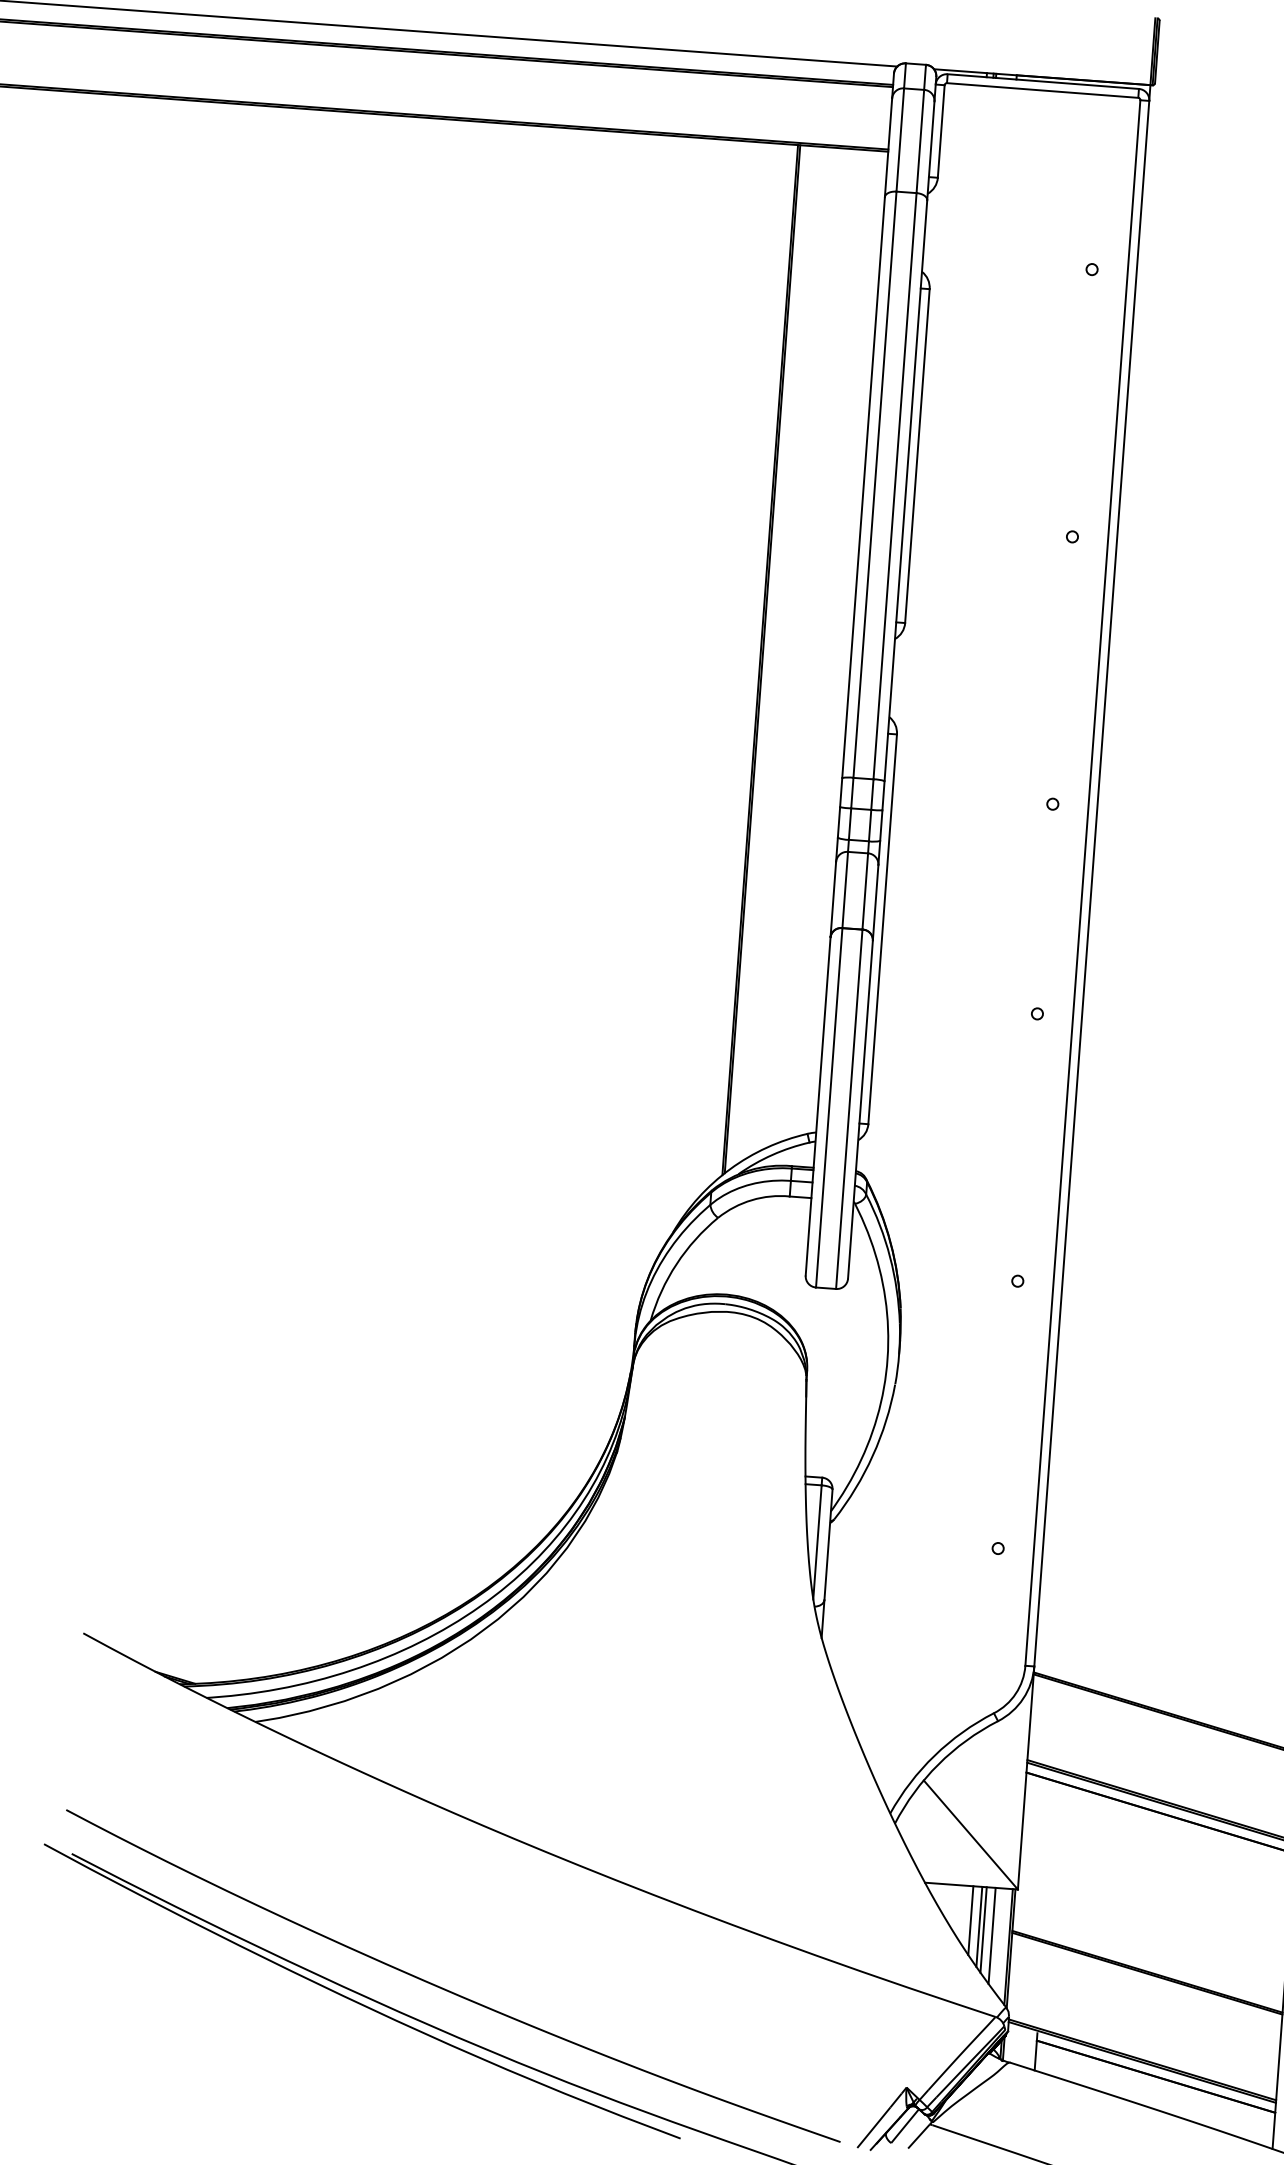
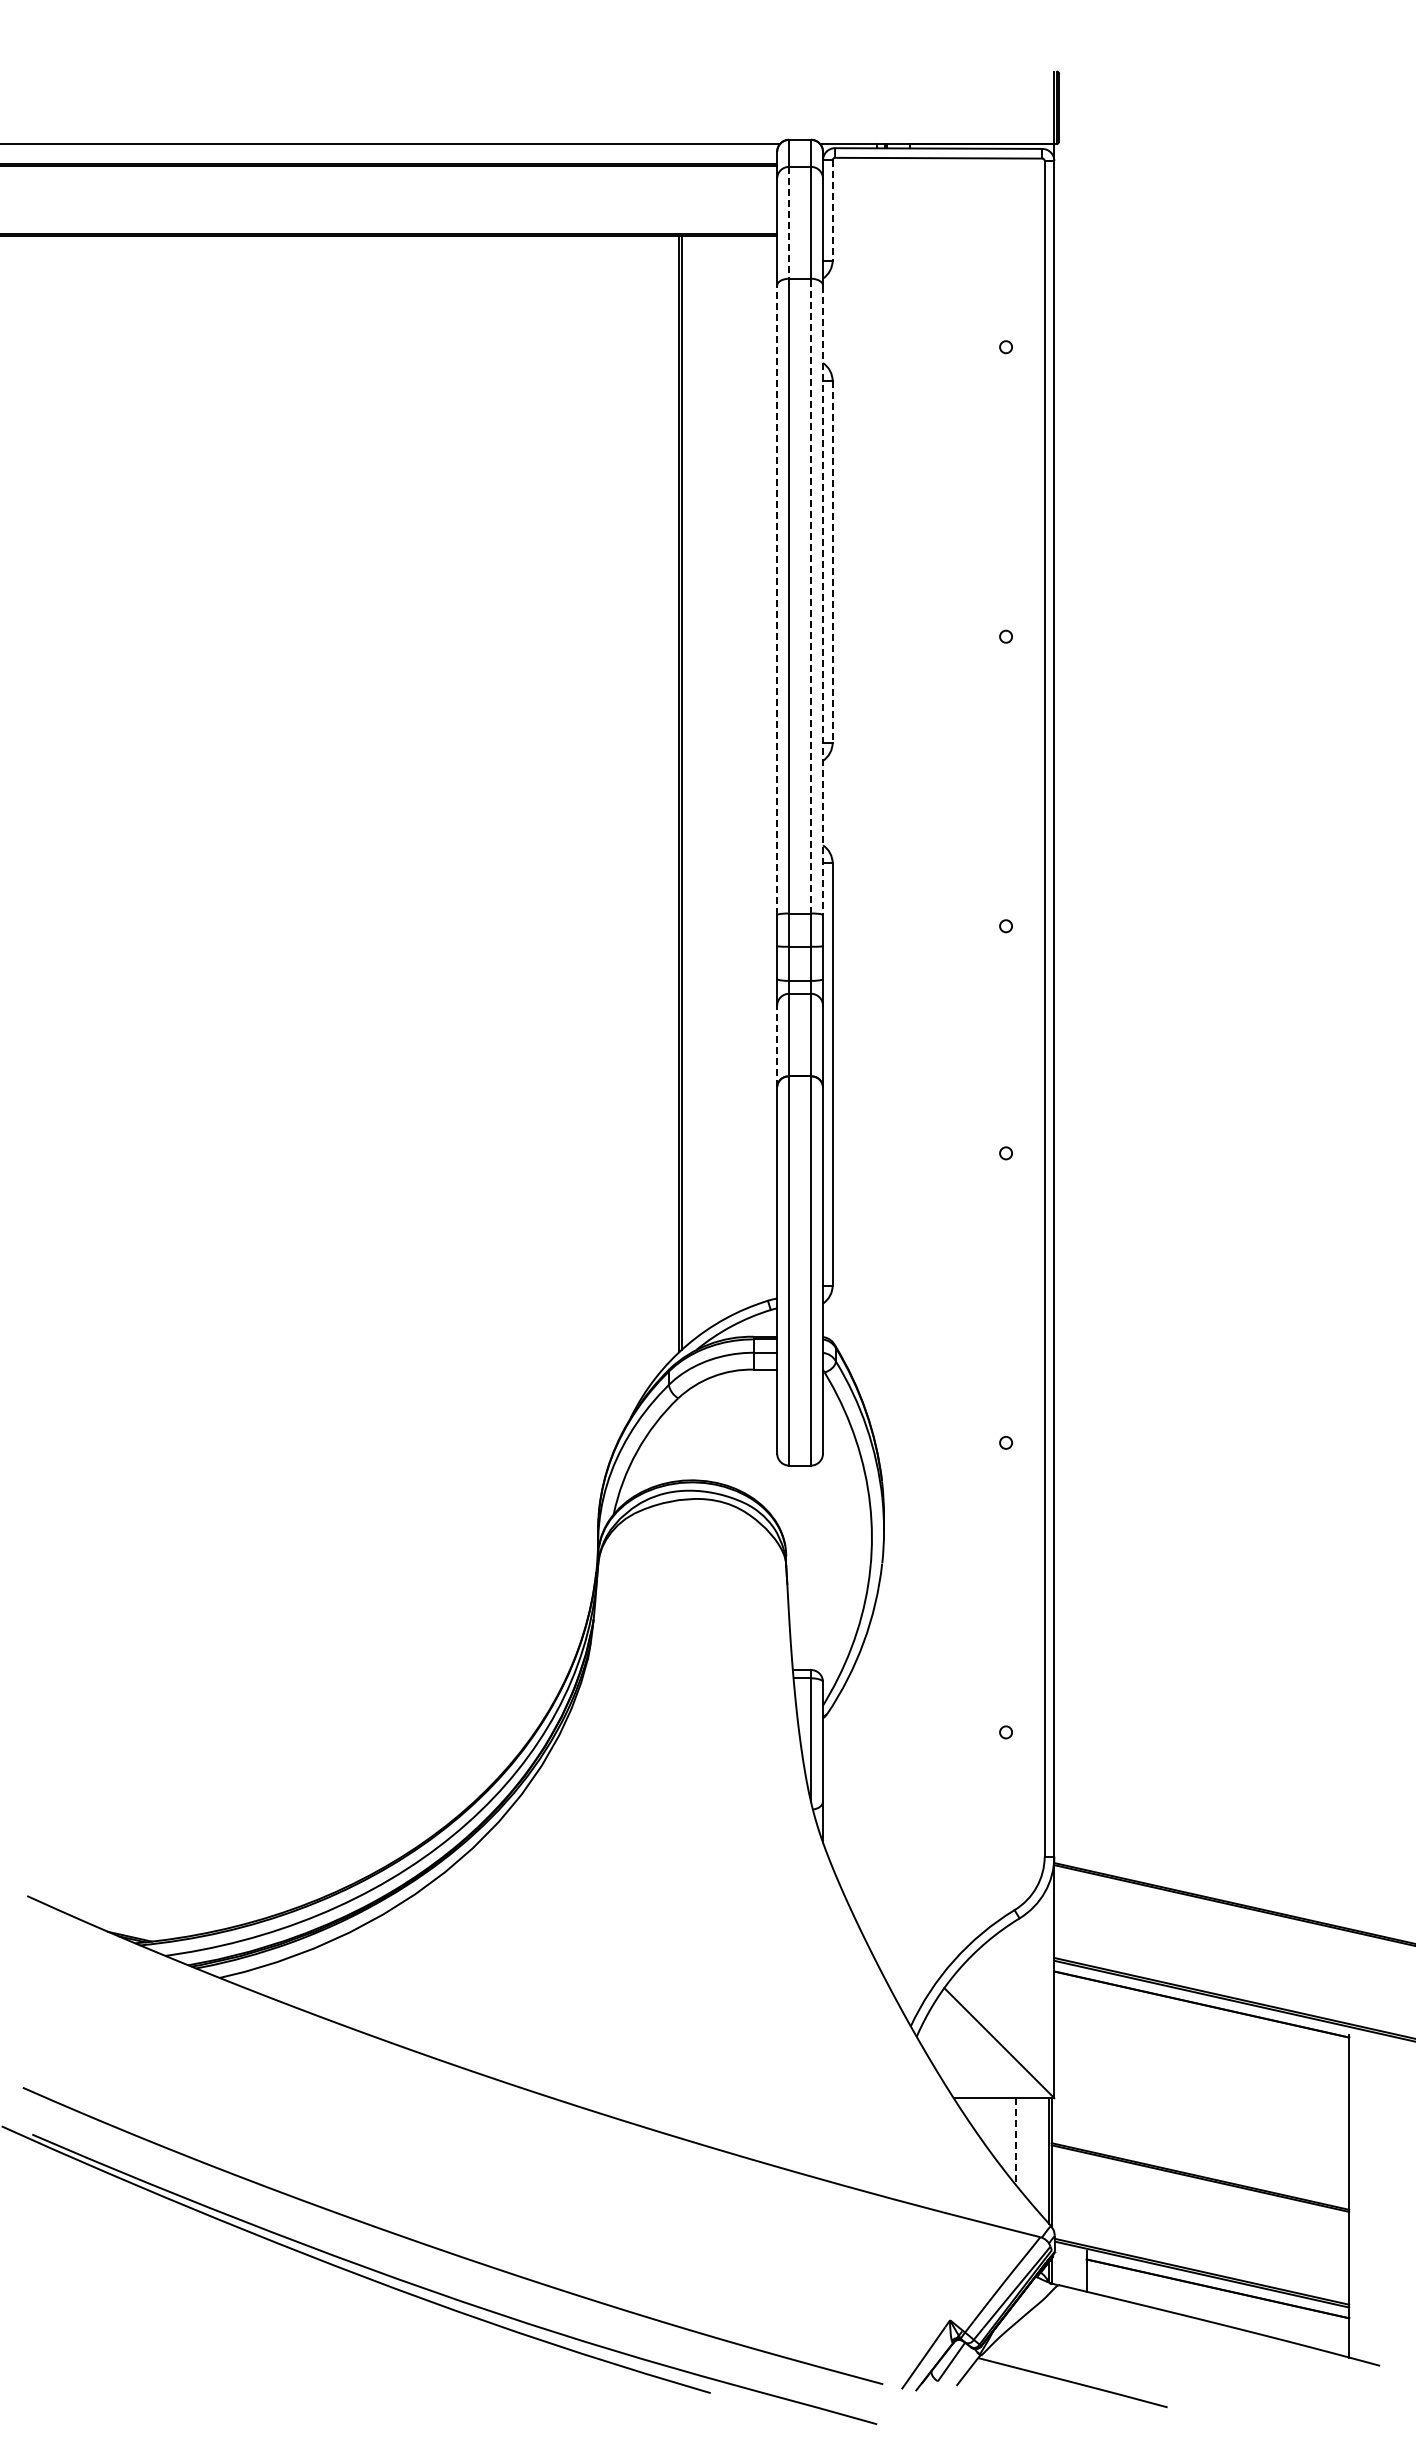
line: (941, 131) -> (832, 210), solid -> dashed
line: (900, 139) -> (789, 222), solid -> dashed
line: (917, 455) -> (832, 561), solid -> dashed
line: (894, 485) -> (810, 595), solid -> dashed
line: (863, 487) -> (777, 600), solid -> dashed
line: (906, 491) -> (823, 600), solid -> dashed
line: (833, 899) -> (777, 1046), solid -> dashed
line: (971, 1920) -> (1006, 2135), removed
line: (979, 1926) -> (1015, 2141), solid -> dashed
line: (983, 1930) -> (1020, 2144), removed
line: (992, 1936) -> (1030, 2150), removed

